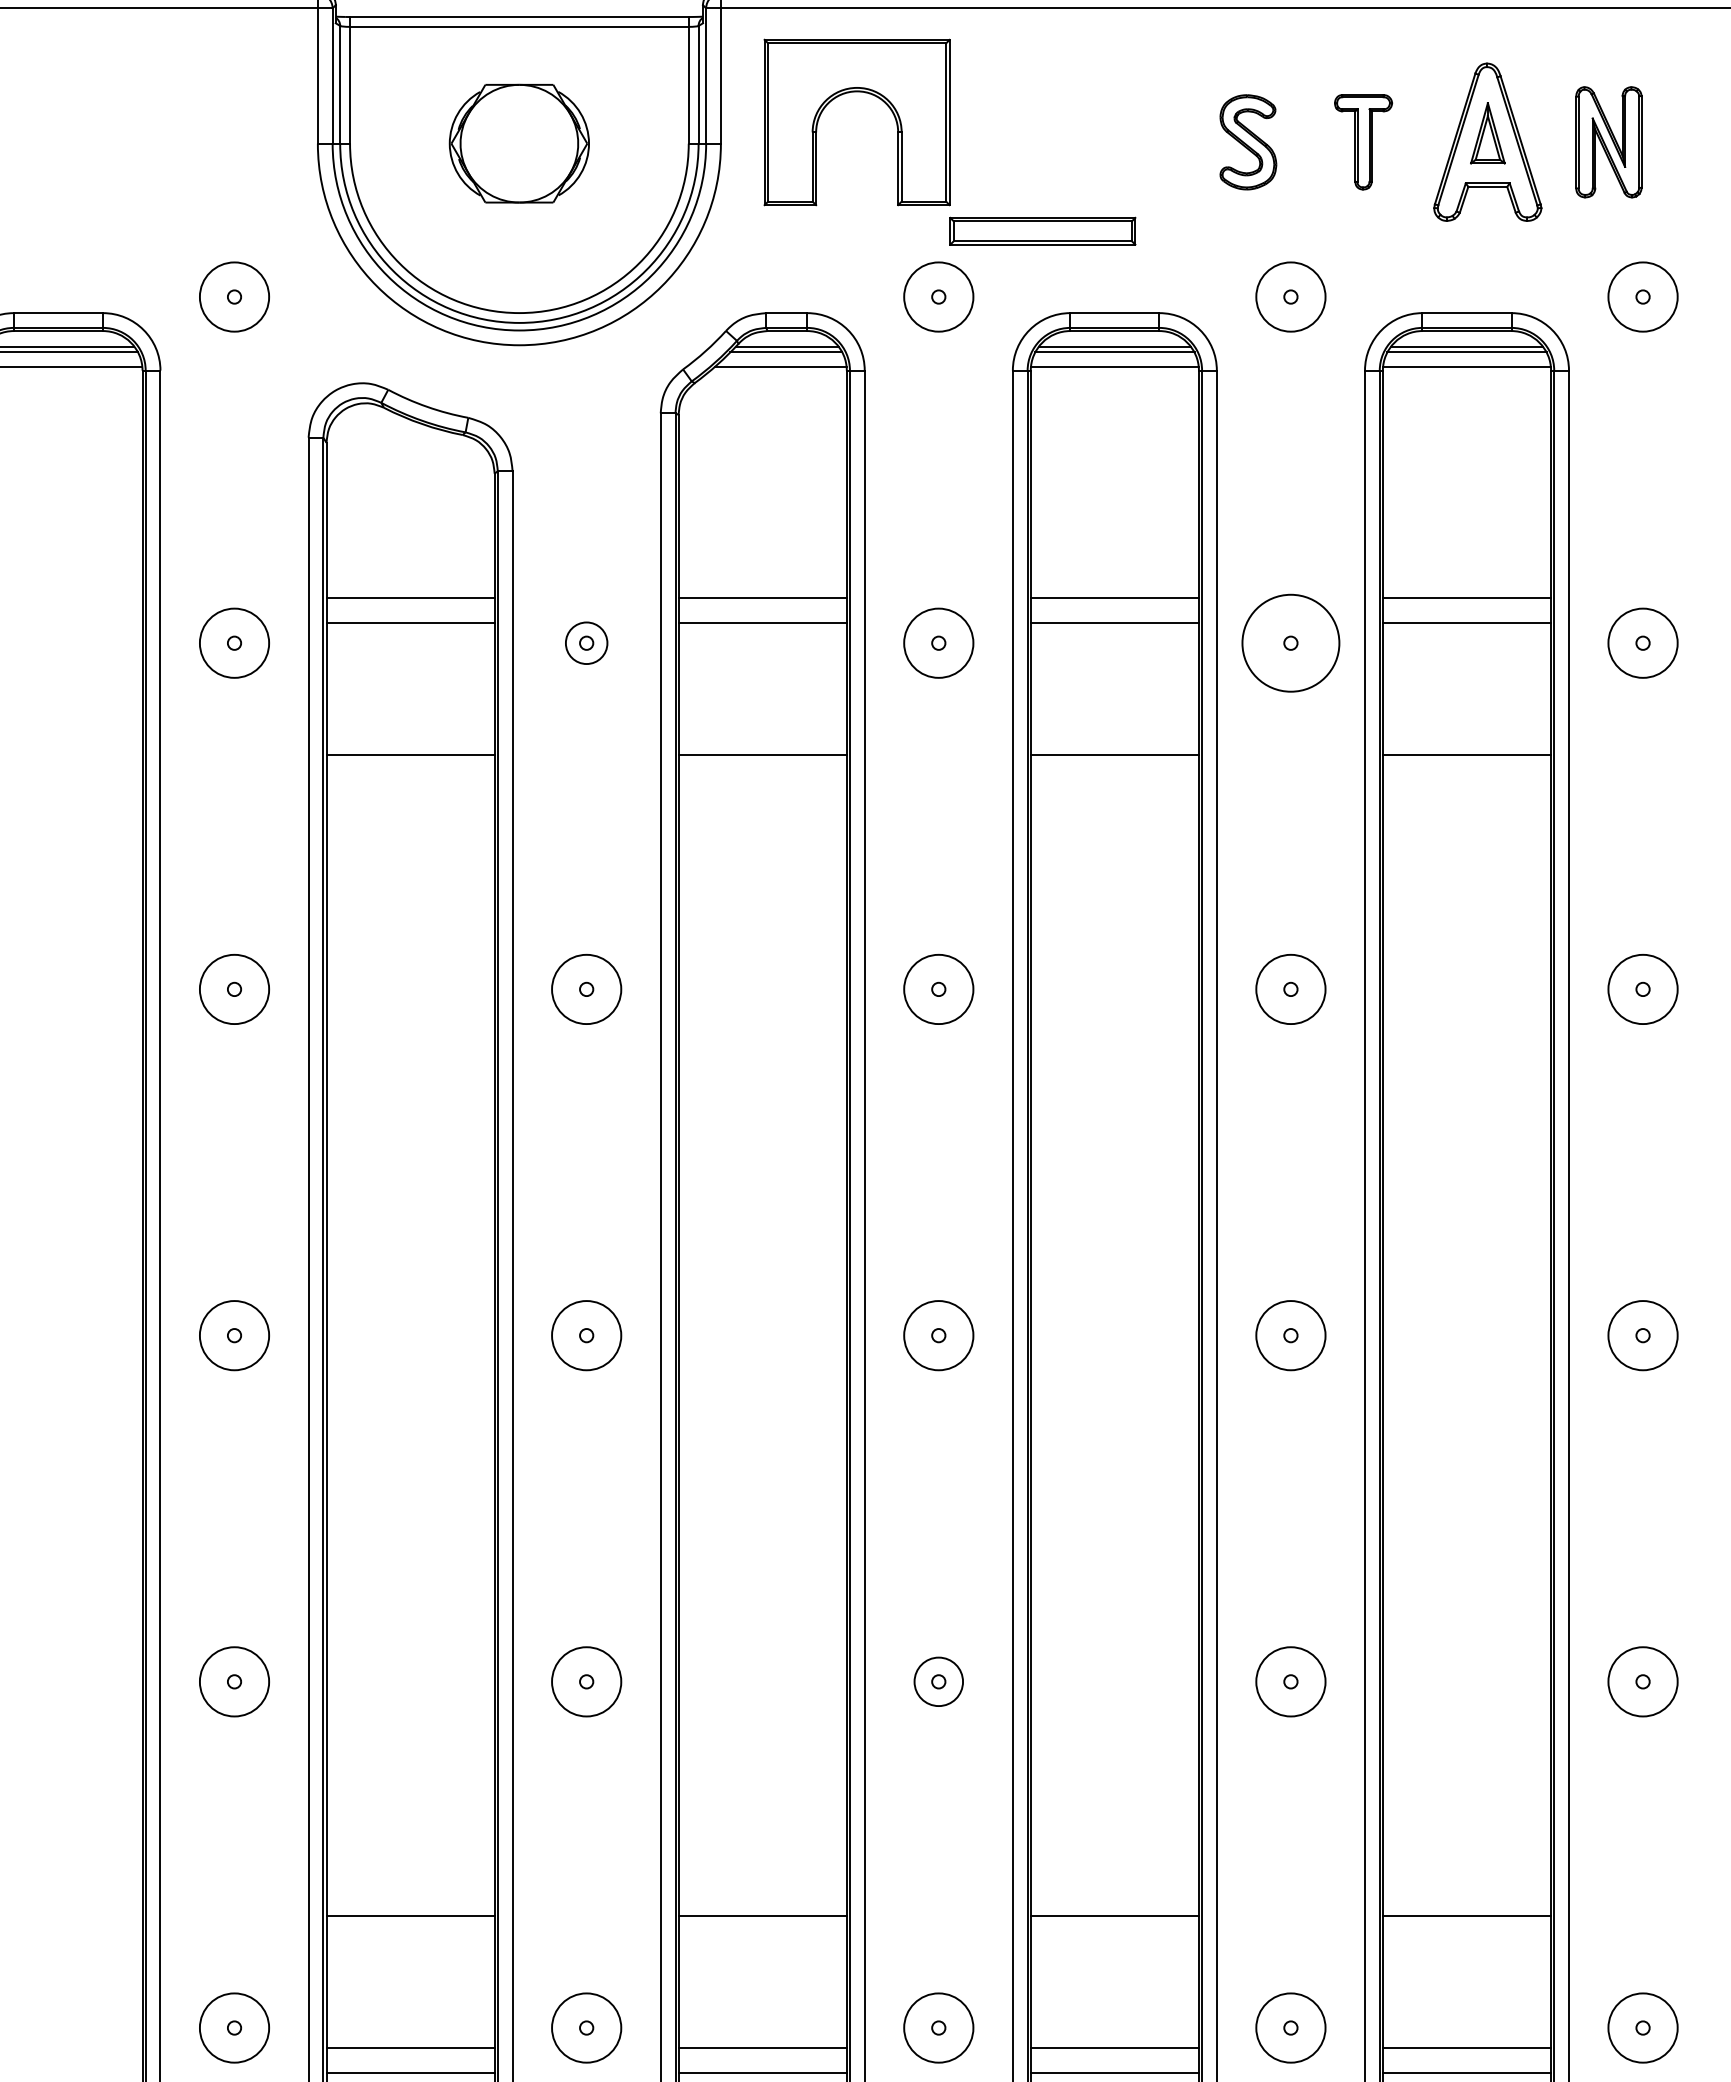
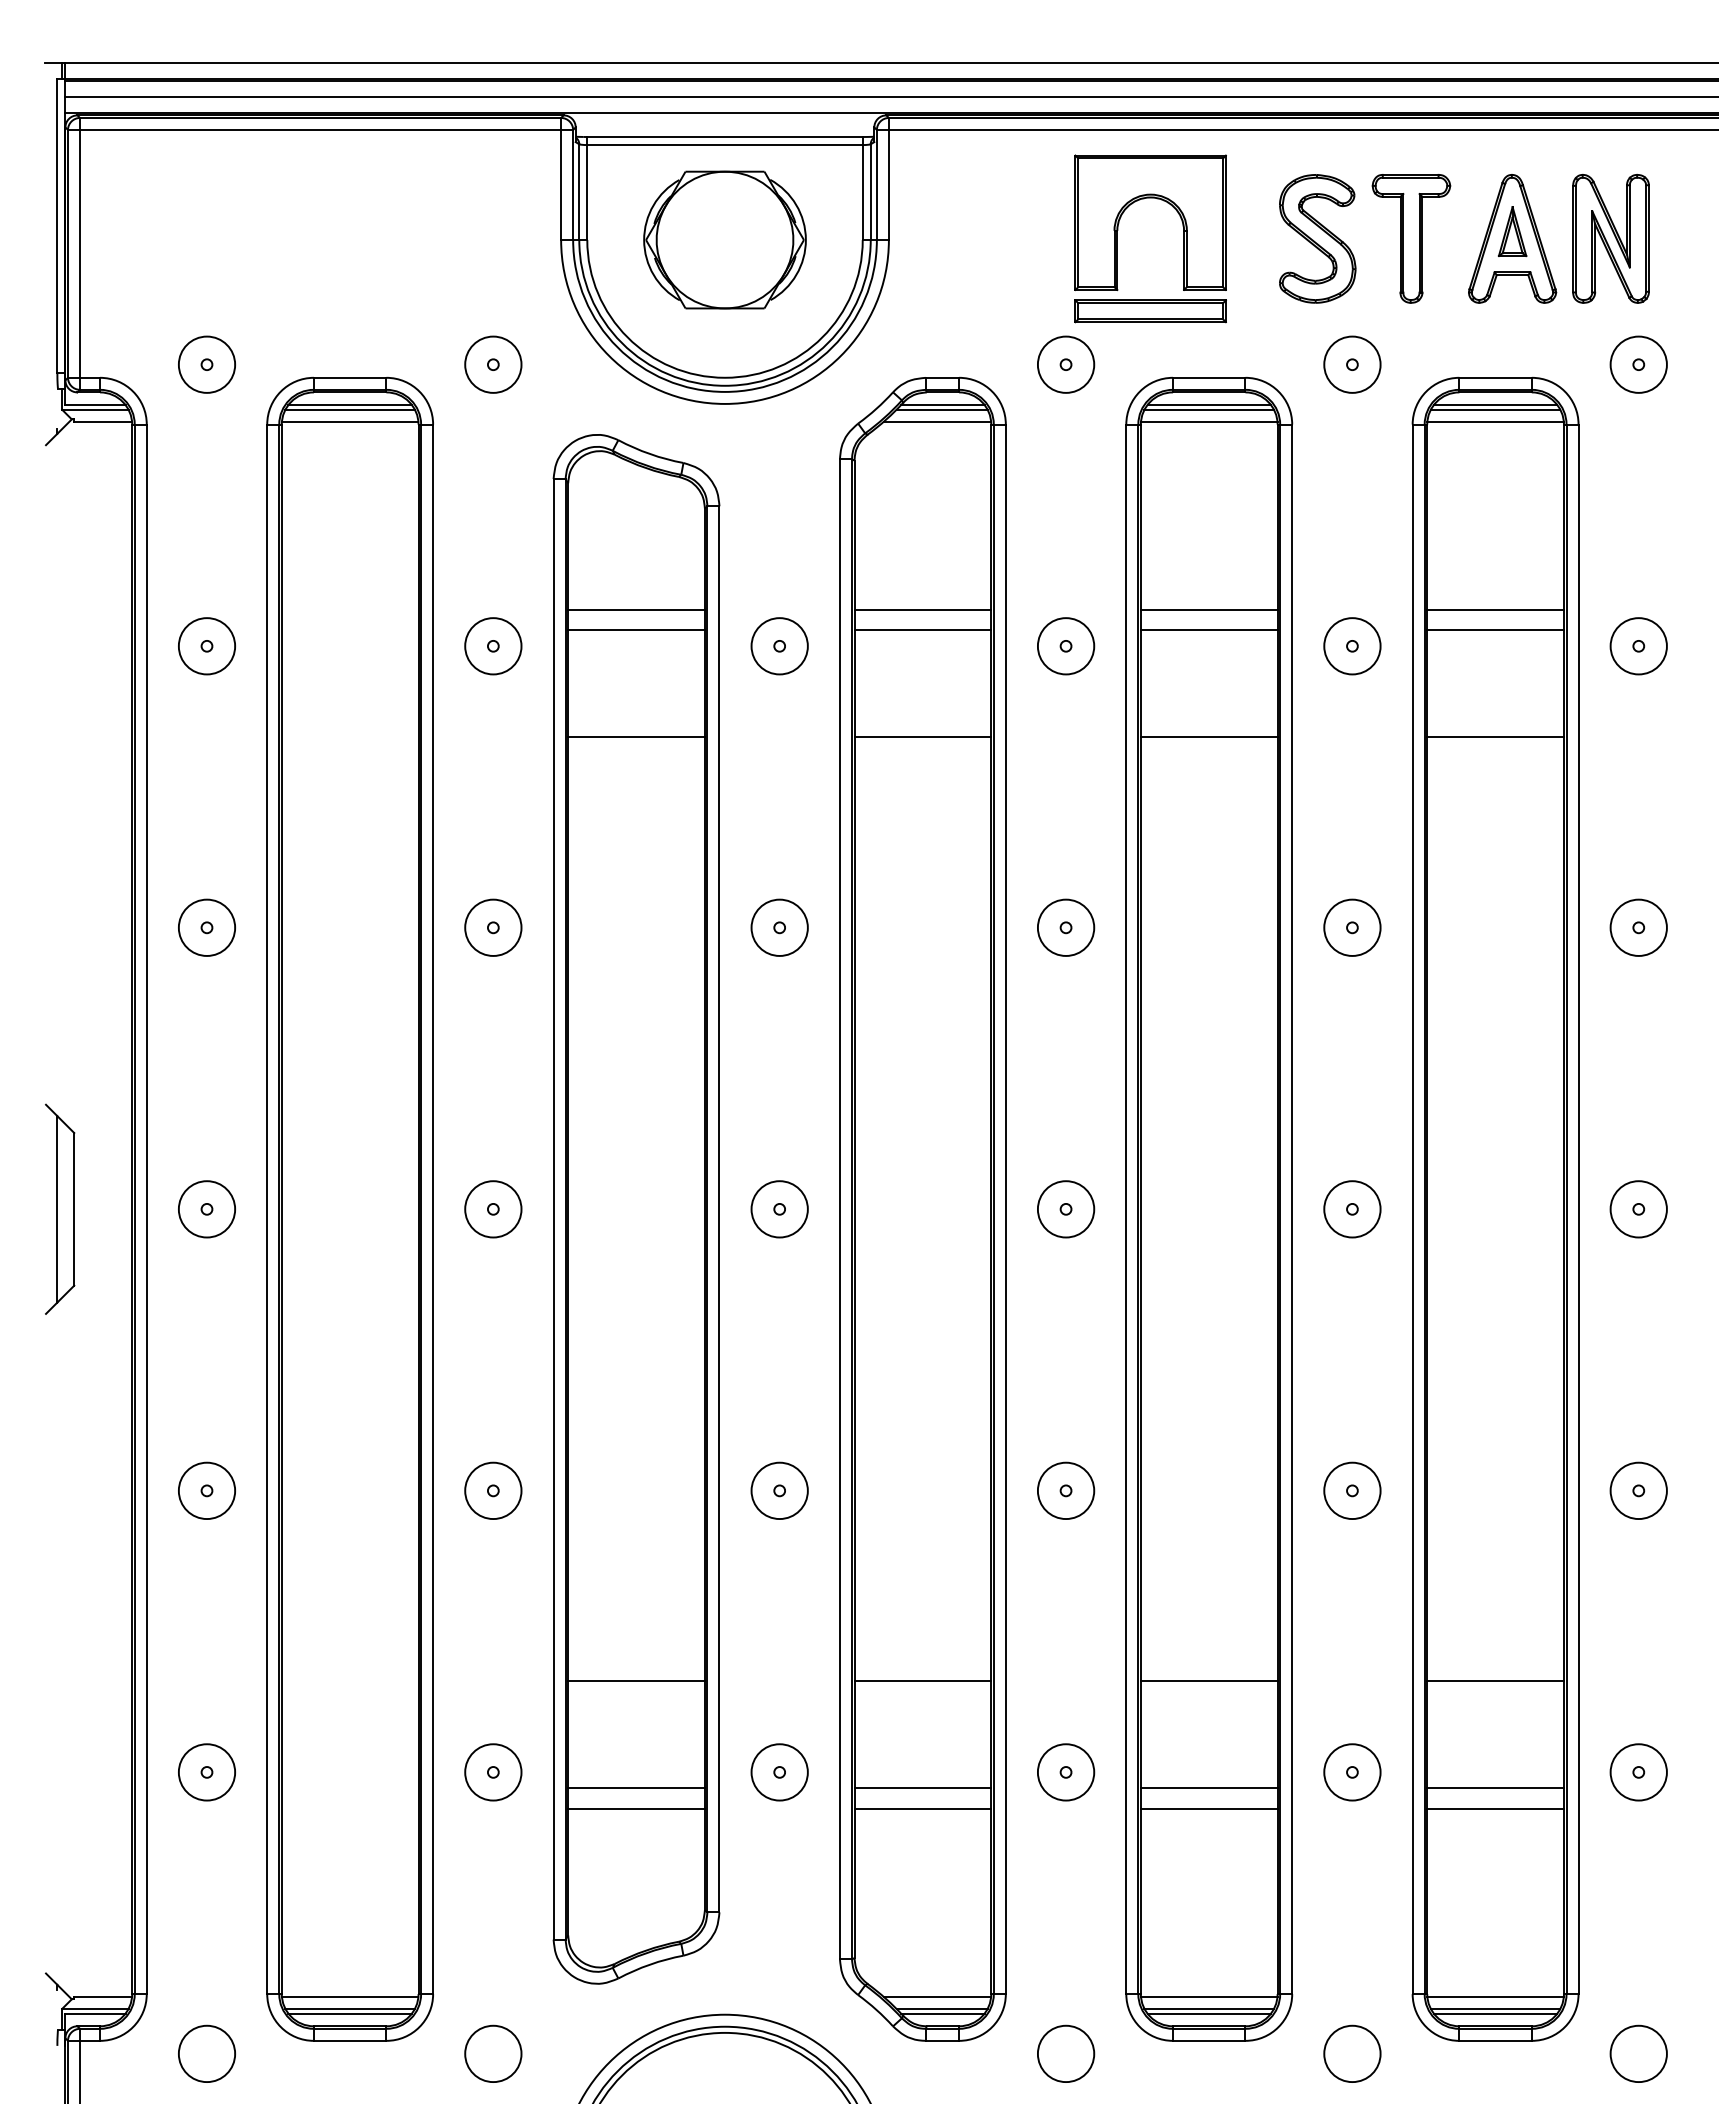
part: (849, 93) -> (1144, 199), moved
part: (1247, 141) -> (1317, 238), size x1.67
part: (1363, 141) -> (1411, 238), size x1.67
part: (1608, 141) -> (1610, 238), size x1.43
part: (518, 143) -> (724, 239), size x1.43
circle: (586, 643) -> (779, 646), size x1.67
circle: (1291, 643) -> (1352, 646), size x0.71
circle: (938, 1681) -> (1065, 1490), size x1.43

